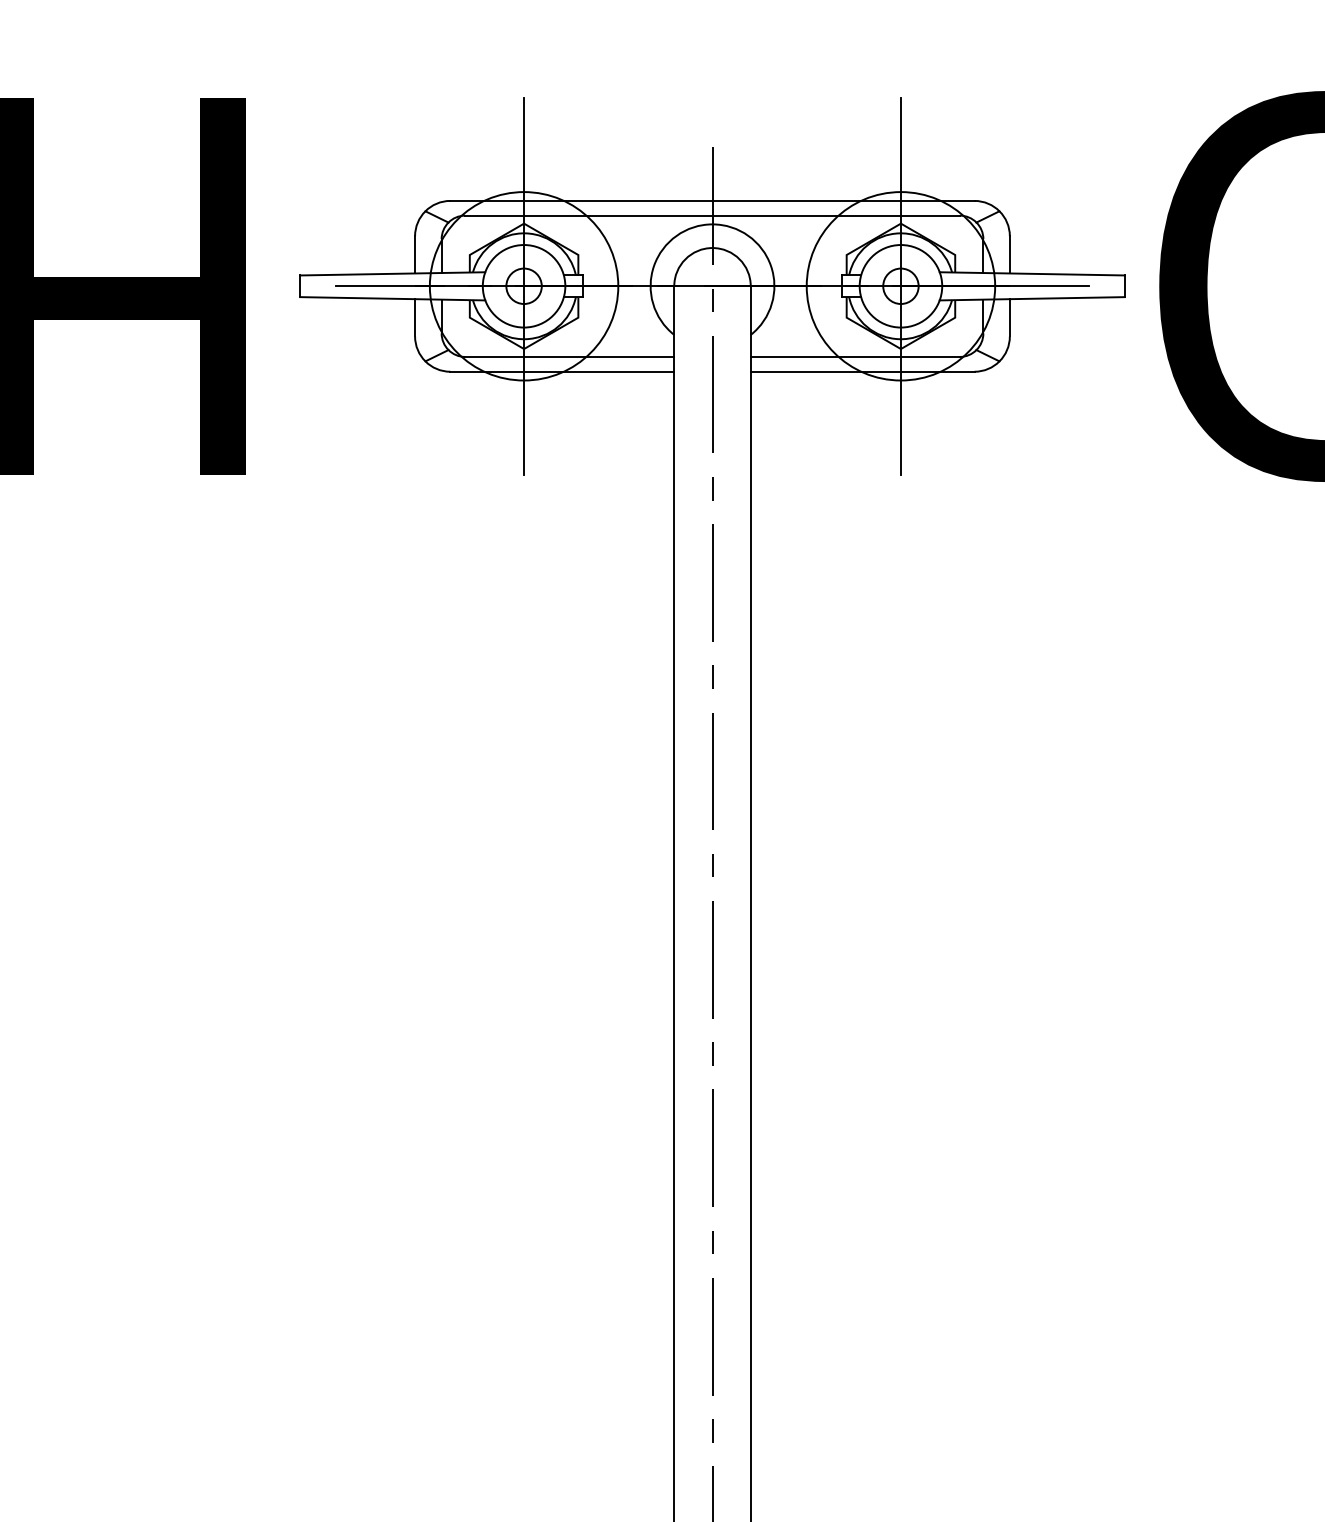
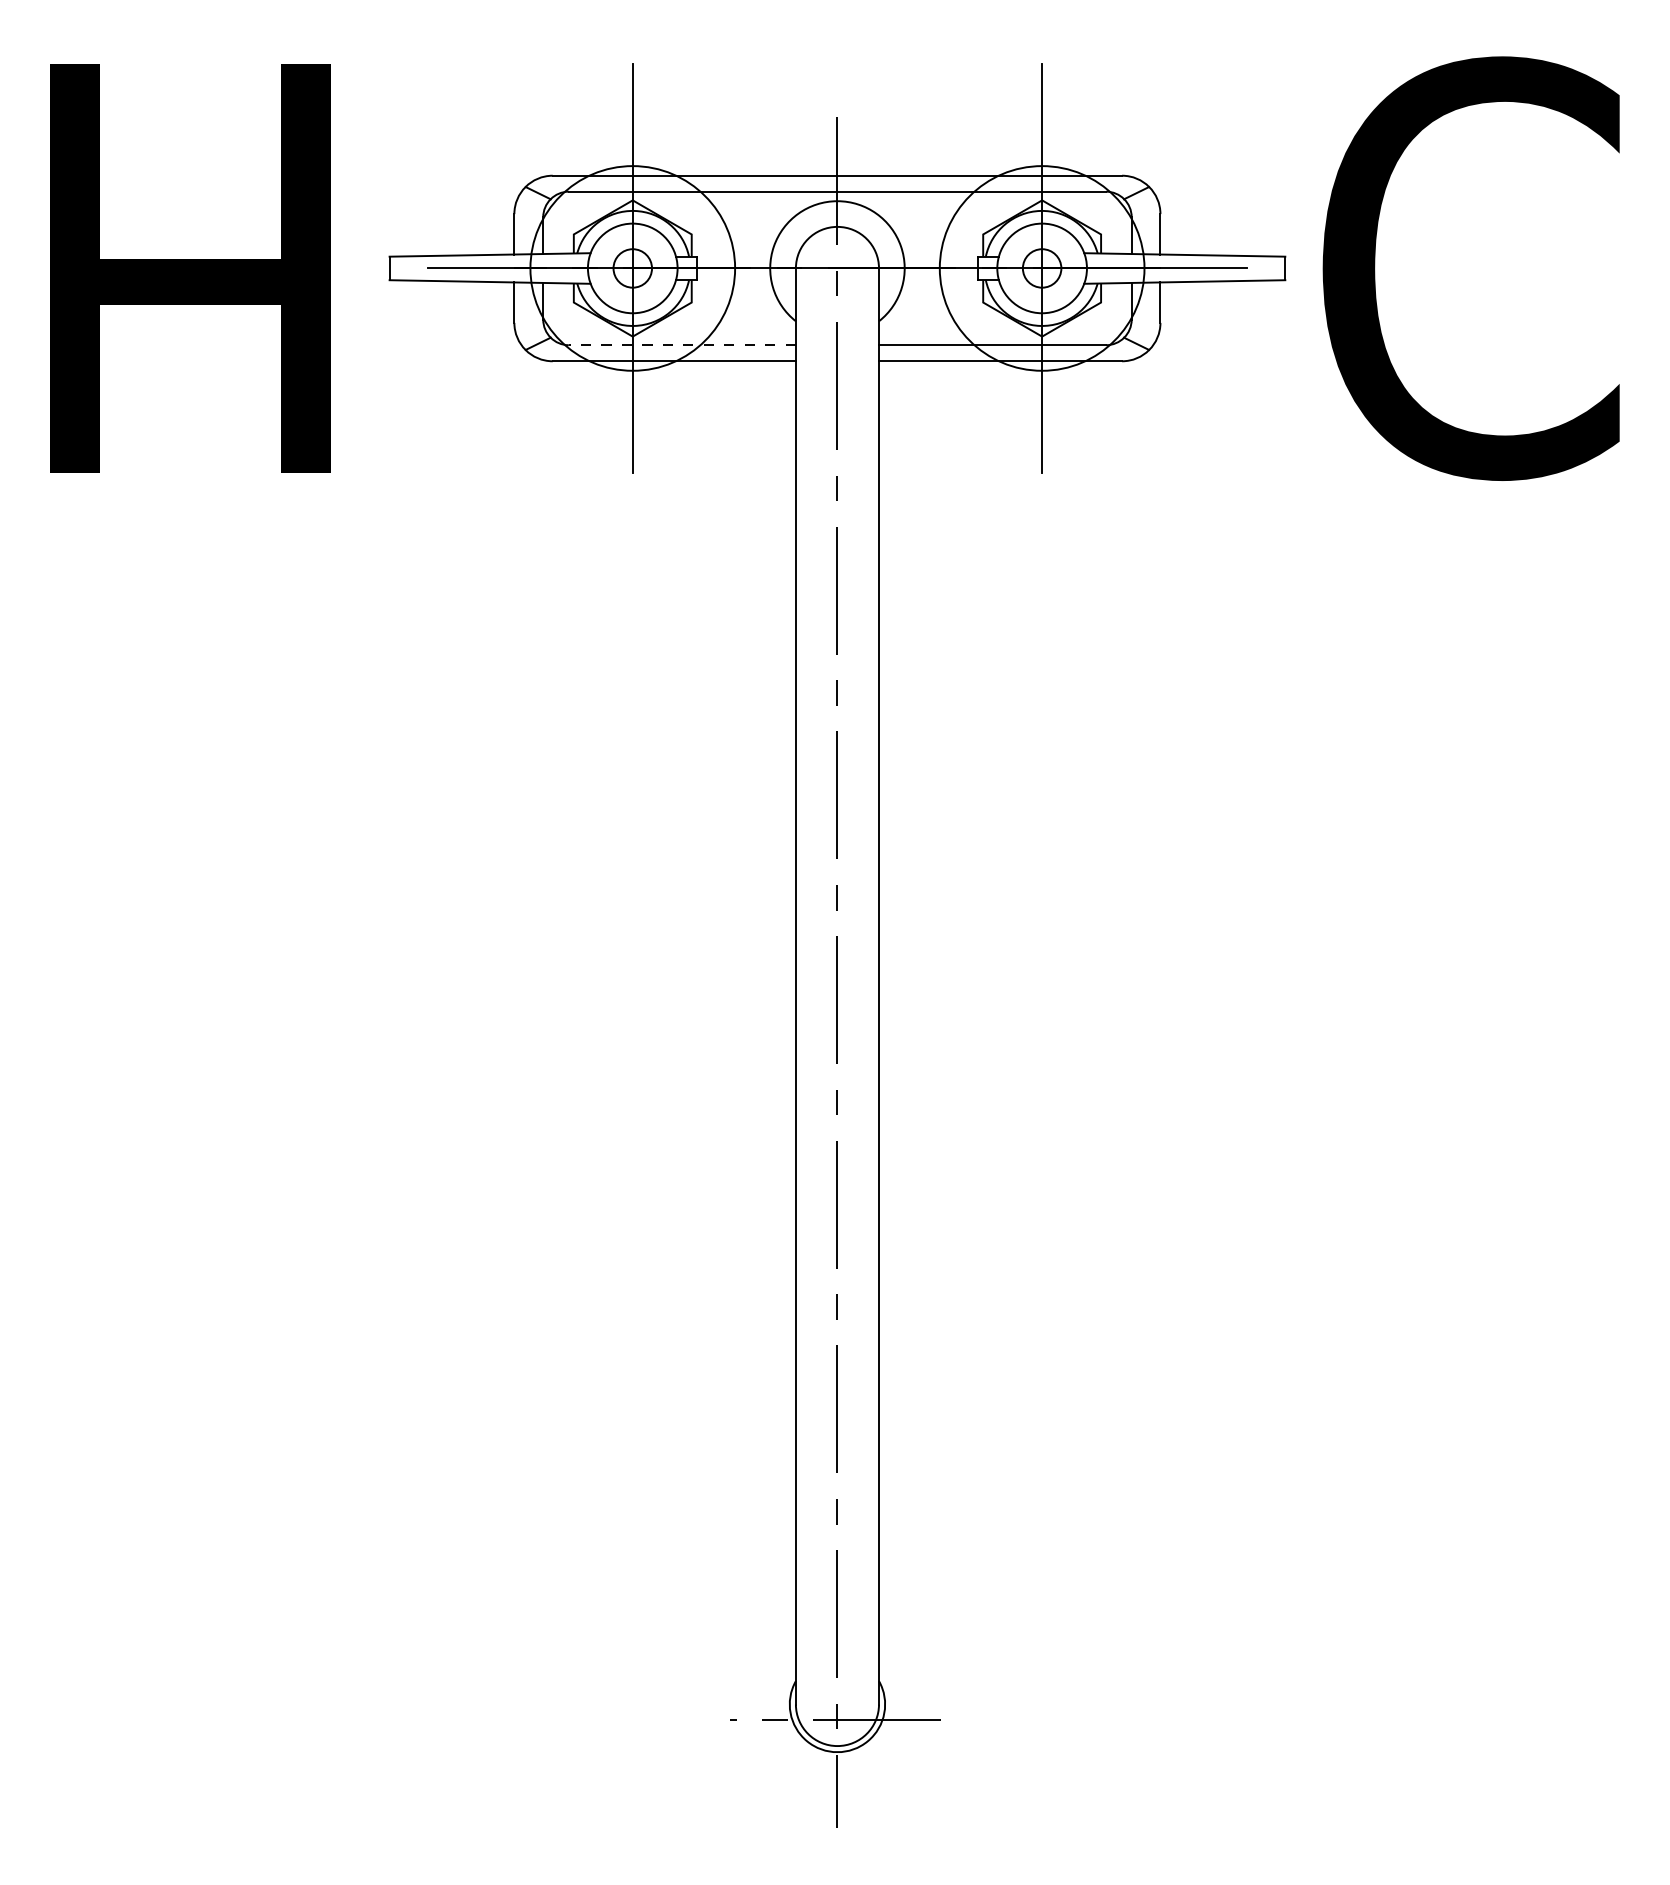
line: (568, 357) -> (681, 345), solid -> dashed

